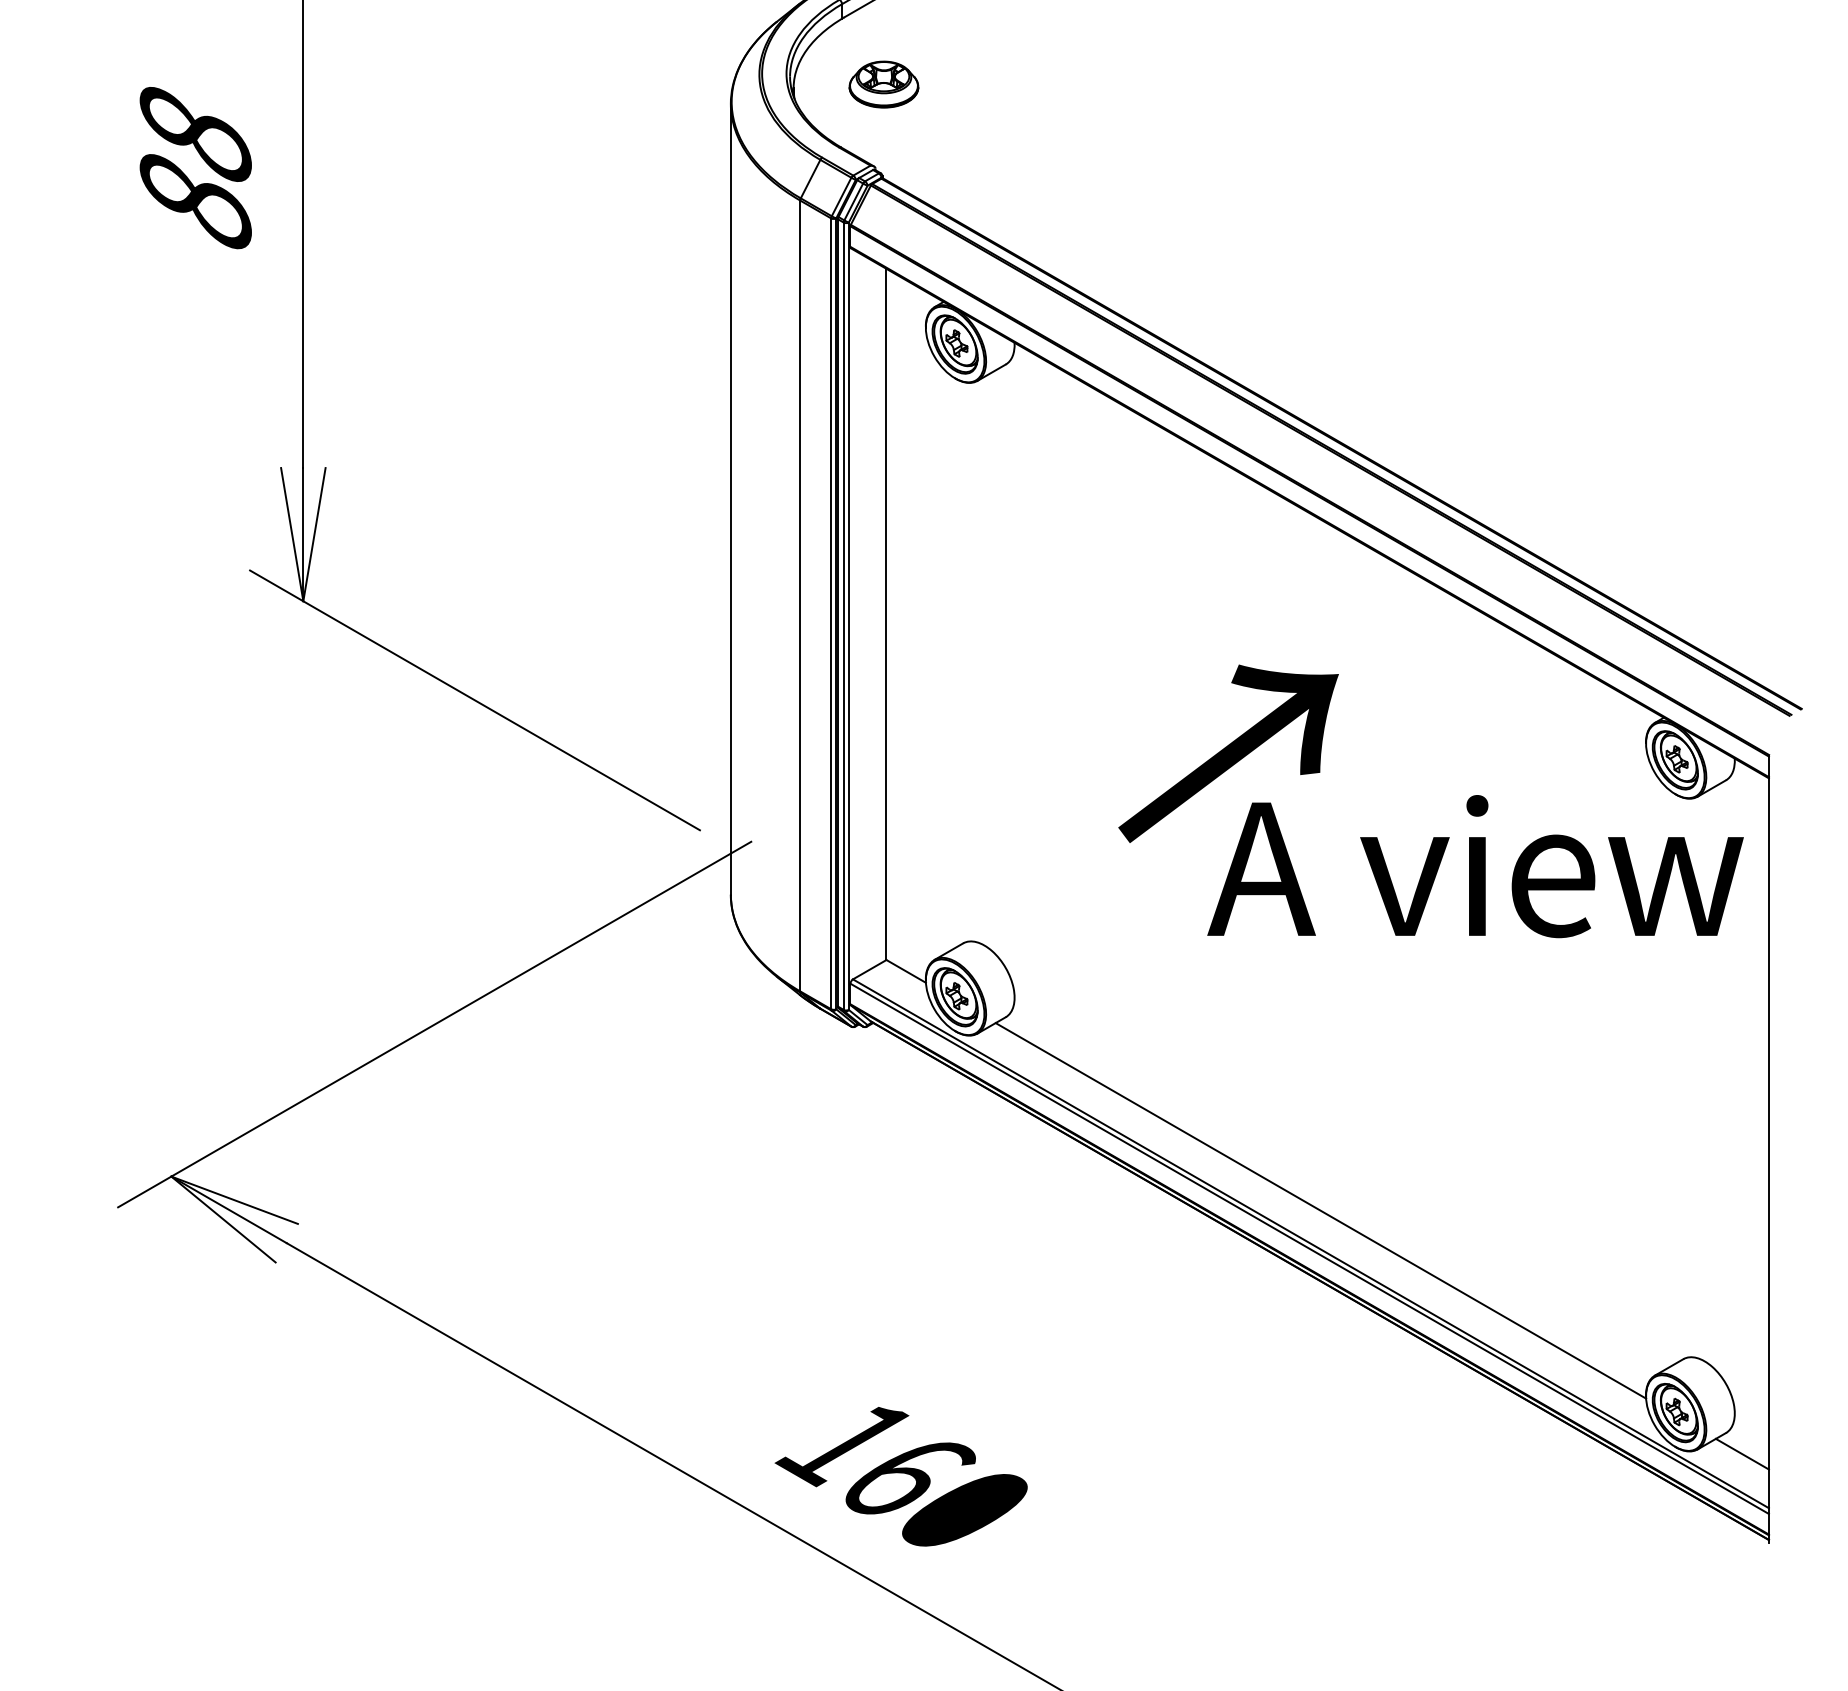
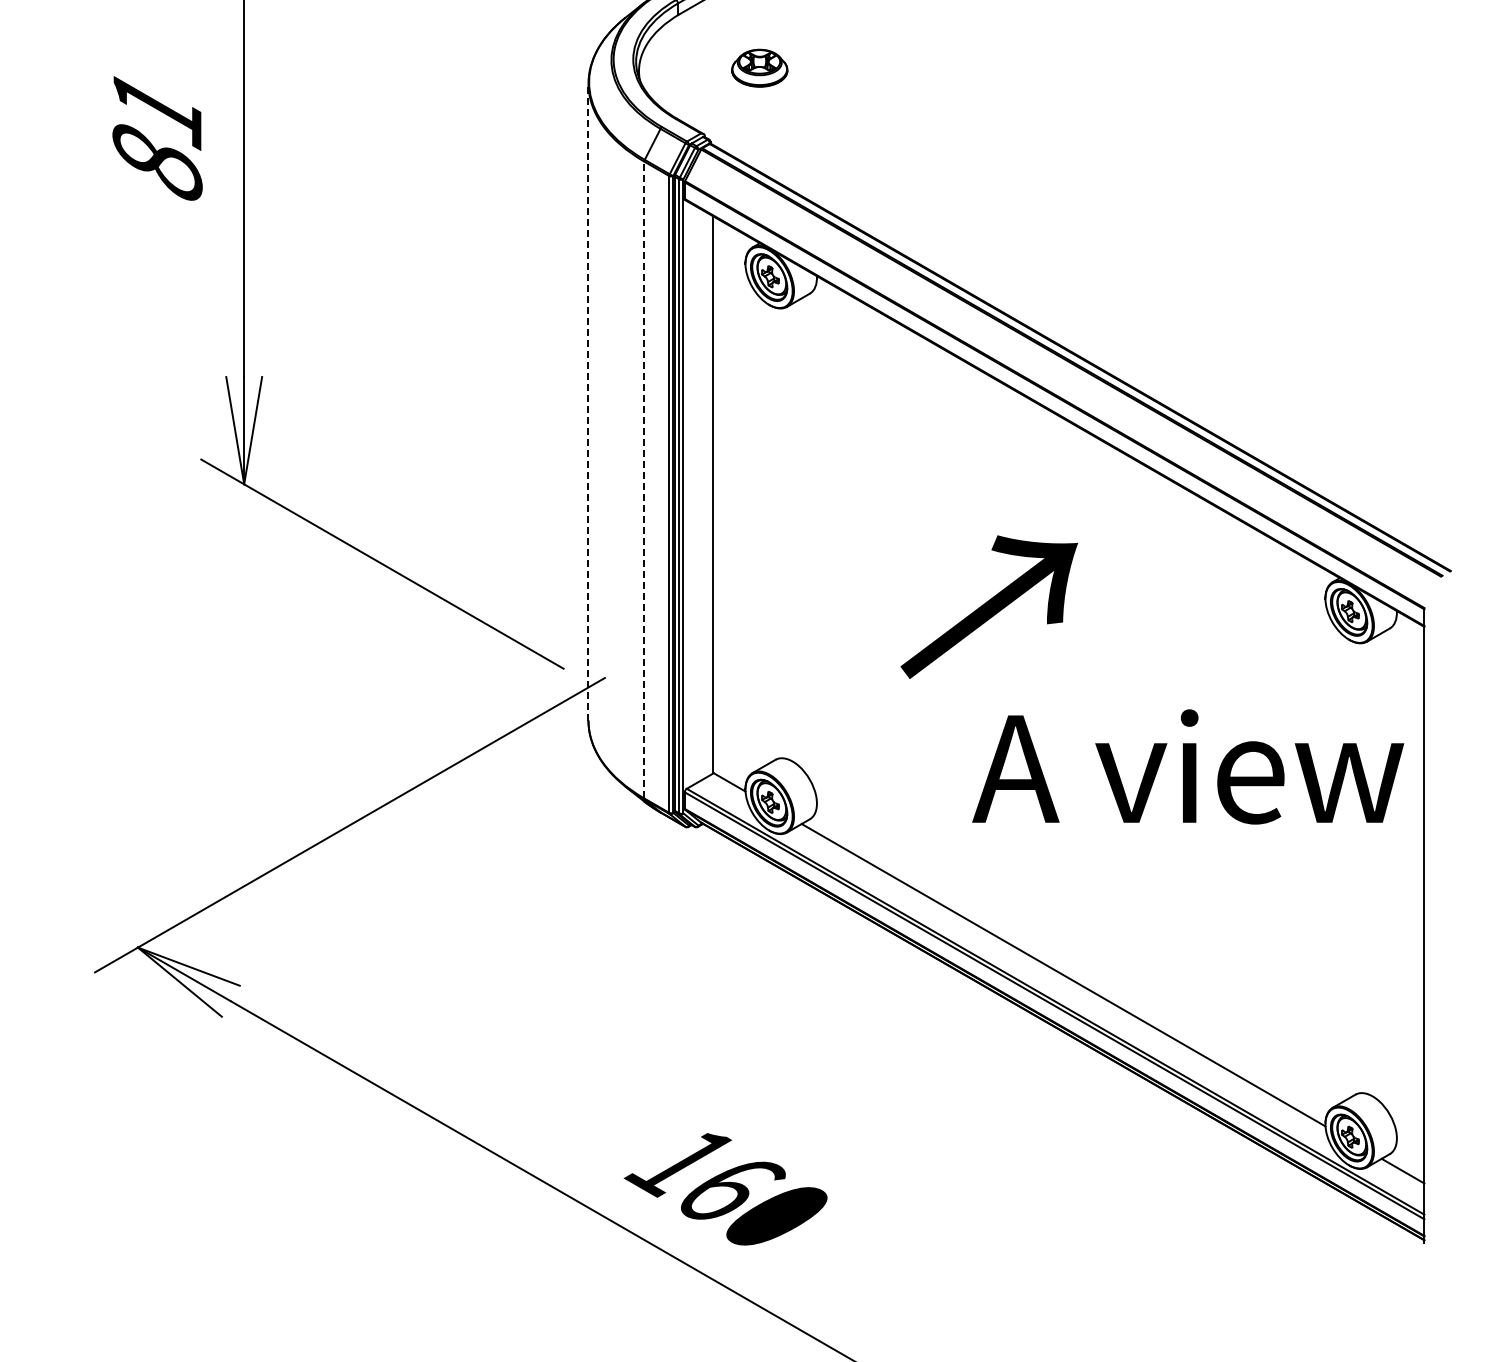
part: (883, 83) -> (759, 67), moved
text: (195, 137) -> (157, 110), 88 -> 81
line: (730, 498) -> (588, 401), solid -> dashed
line: (800, 595) -> (644, 479), solid -> dashed
text: (1475, 865) -> (1188, 766), moved

